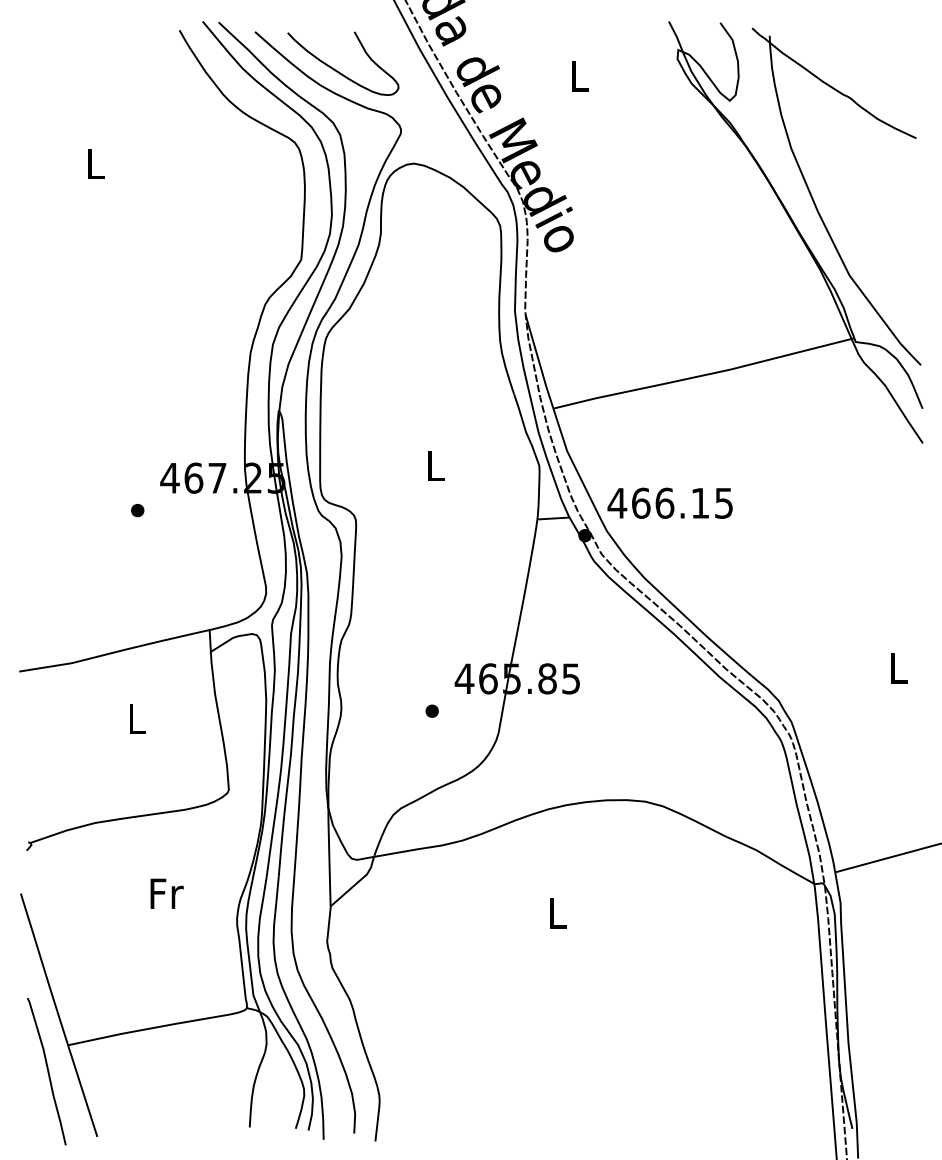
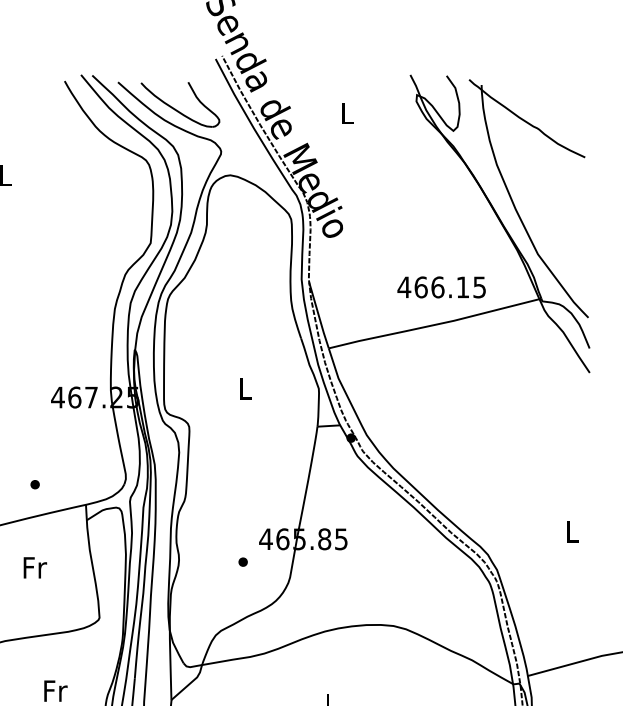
text: (669, 502) -> (441, 286), moved
part: (137, 510) -> (35, 484), moved
text: (137, 719) -> (35, 567), L -> Fr

